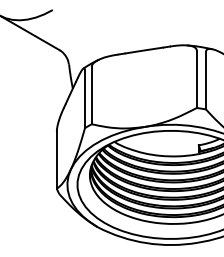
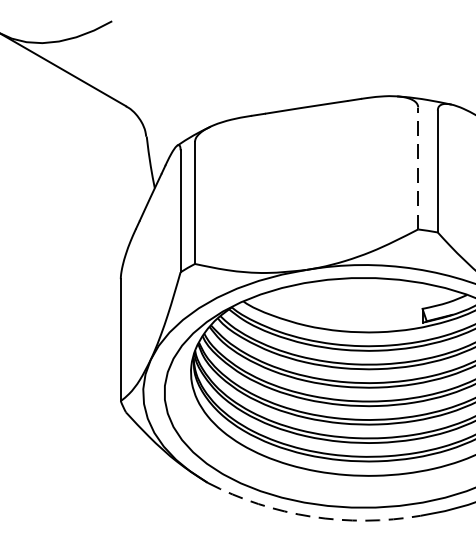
line: (196, 79) -> (417, 168), solid -> dashed
arc: (146, 243) -> (311, 517), solid -> dashed

